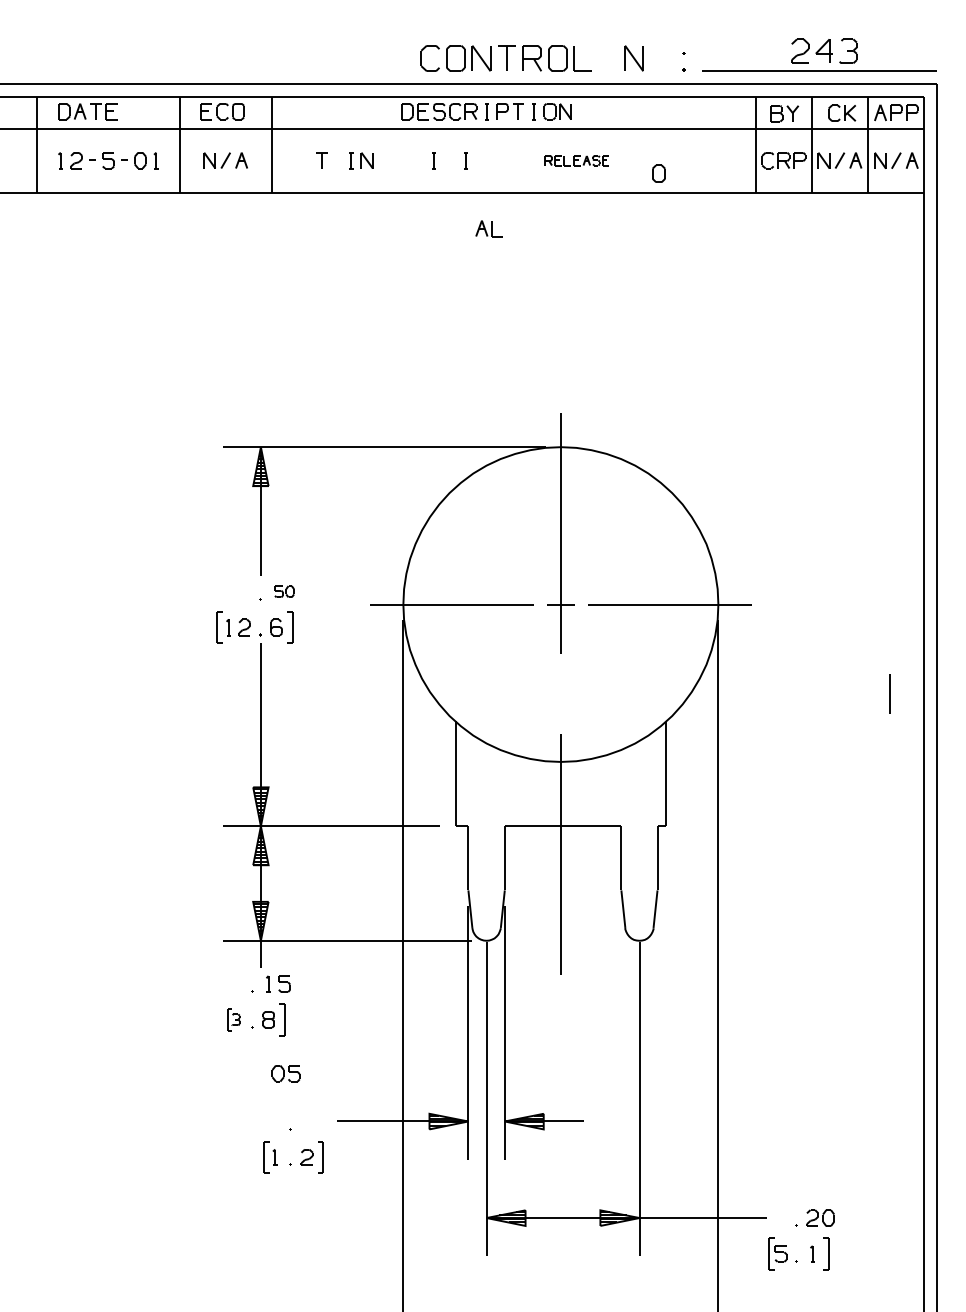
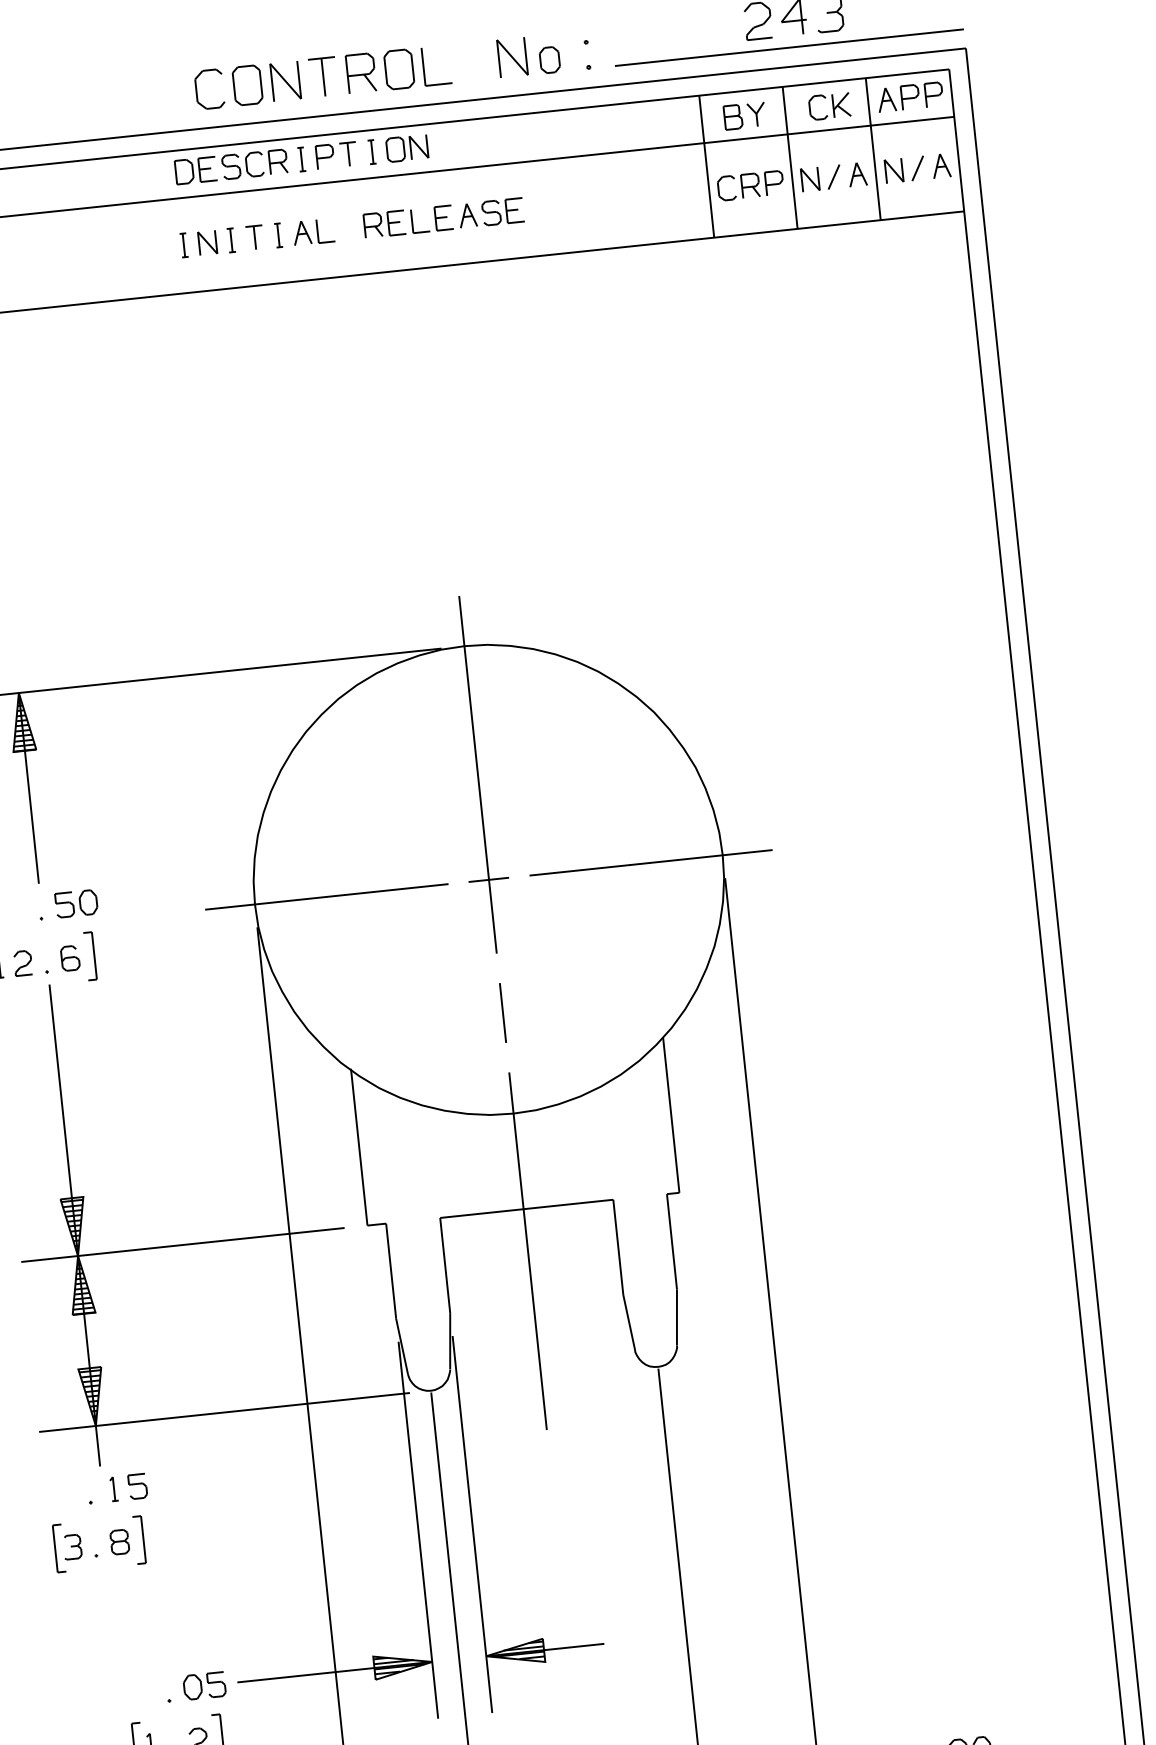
part: (321, 160) -> (254, 237), moved
part: (361, 160) -> (199, 243), moved
part: (576, 160) -> (442, 218), size x1.67
part: (658, 173) -> (549, 59), moved
part: (488, 228) -> (312, 231), moved
part: (284, 591) -> (76, 903), size x1.43
line: (889, 693) -> (502, 1012), moved
part: (233, 1019) -> (67, 1547), size x1.43
part: (285, 1073) -> (203, 1685), moved

